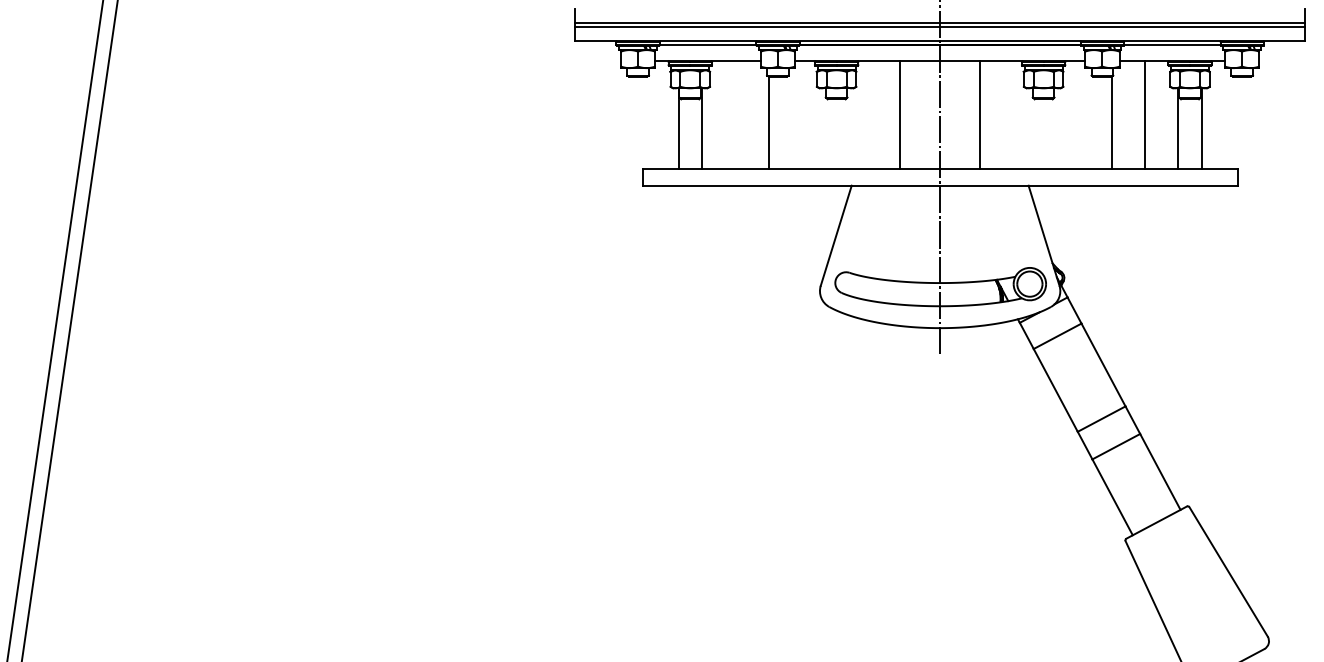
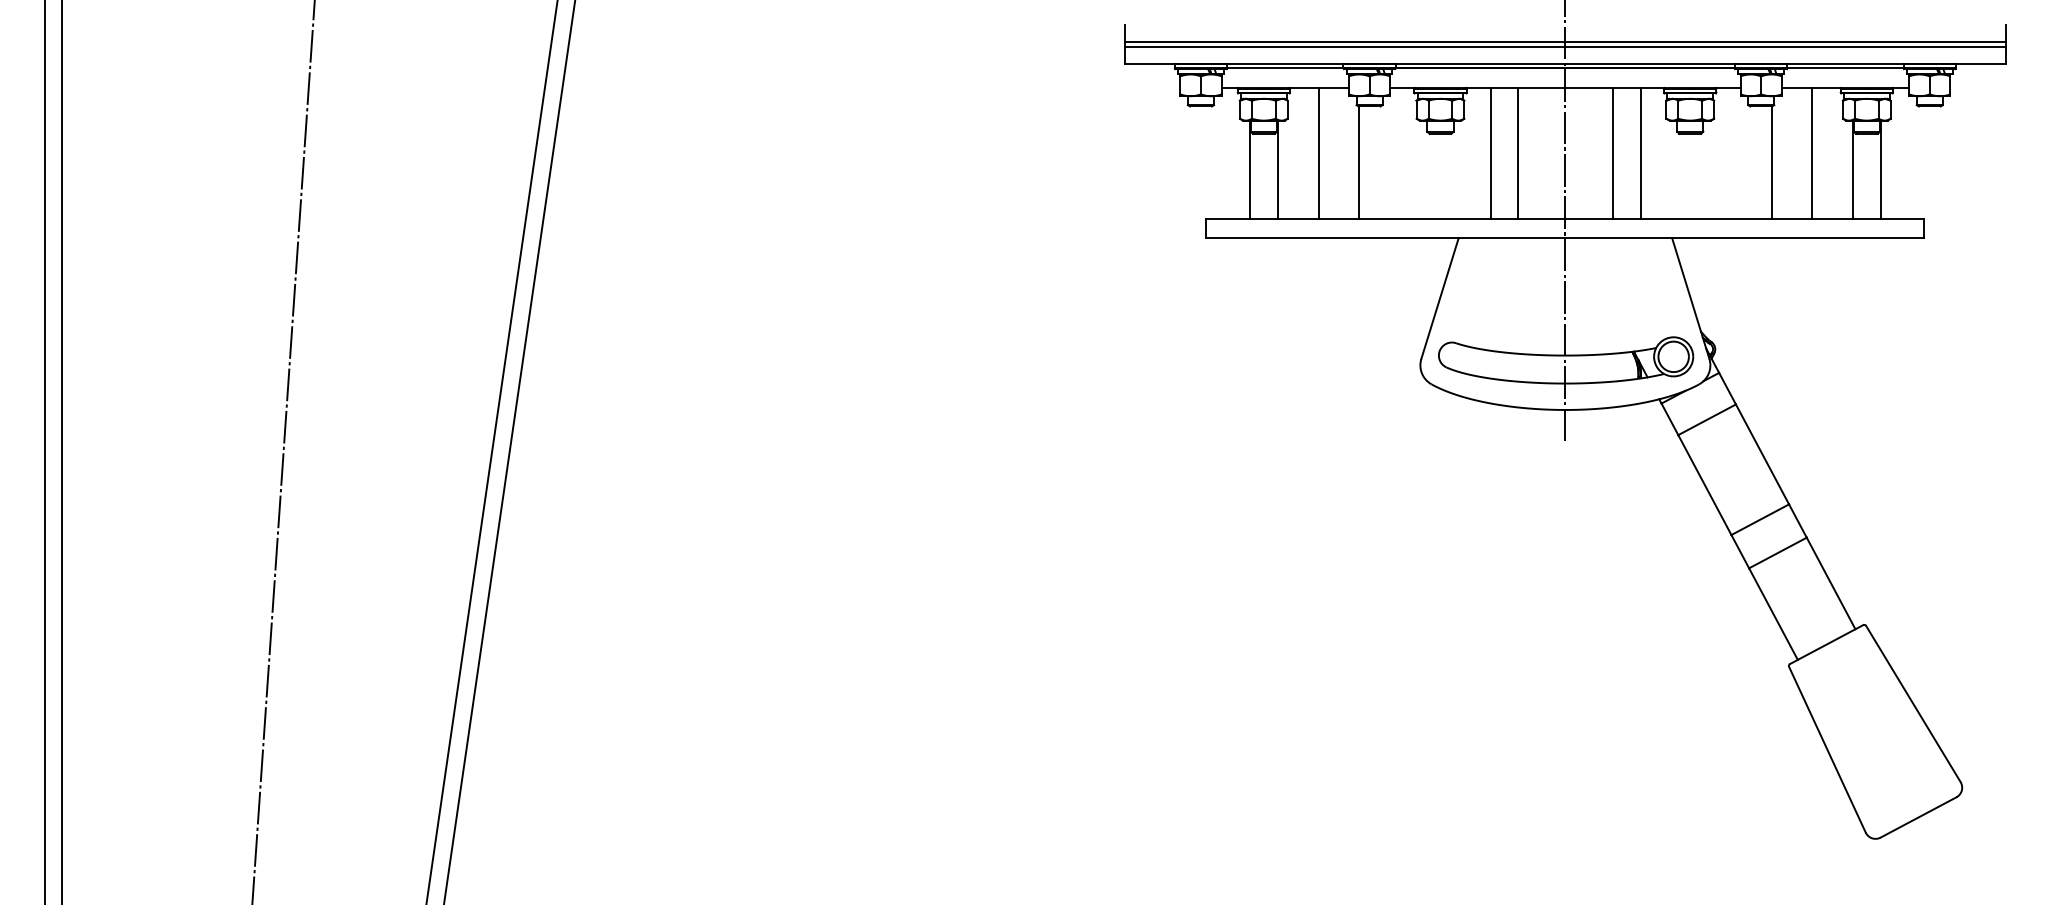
line: (735, 114) -> (1318, 152), added
line: (878, 114) -> (1491, 152), added
line: (1002, 114) -> (1640, 152), added

